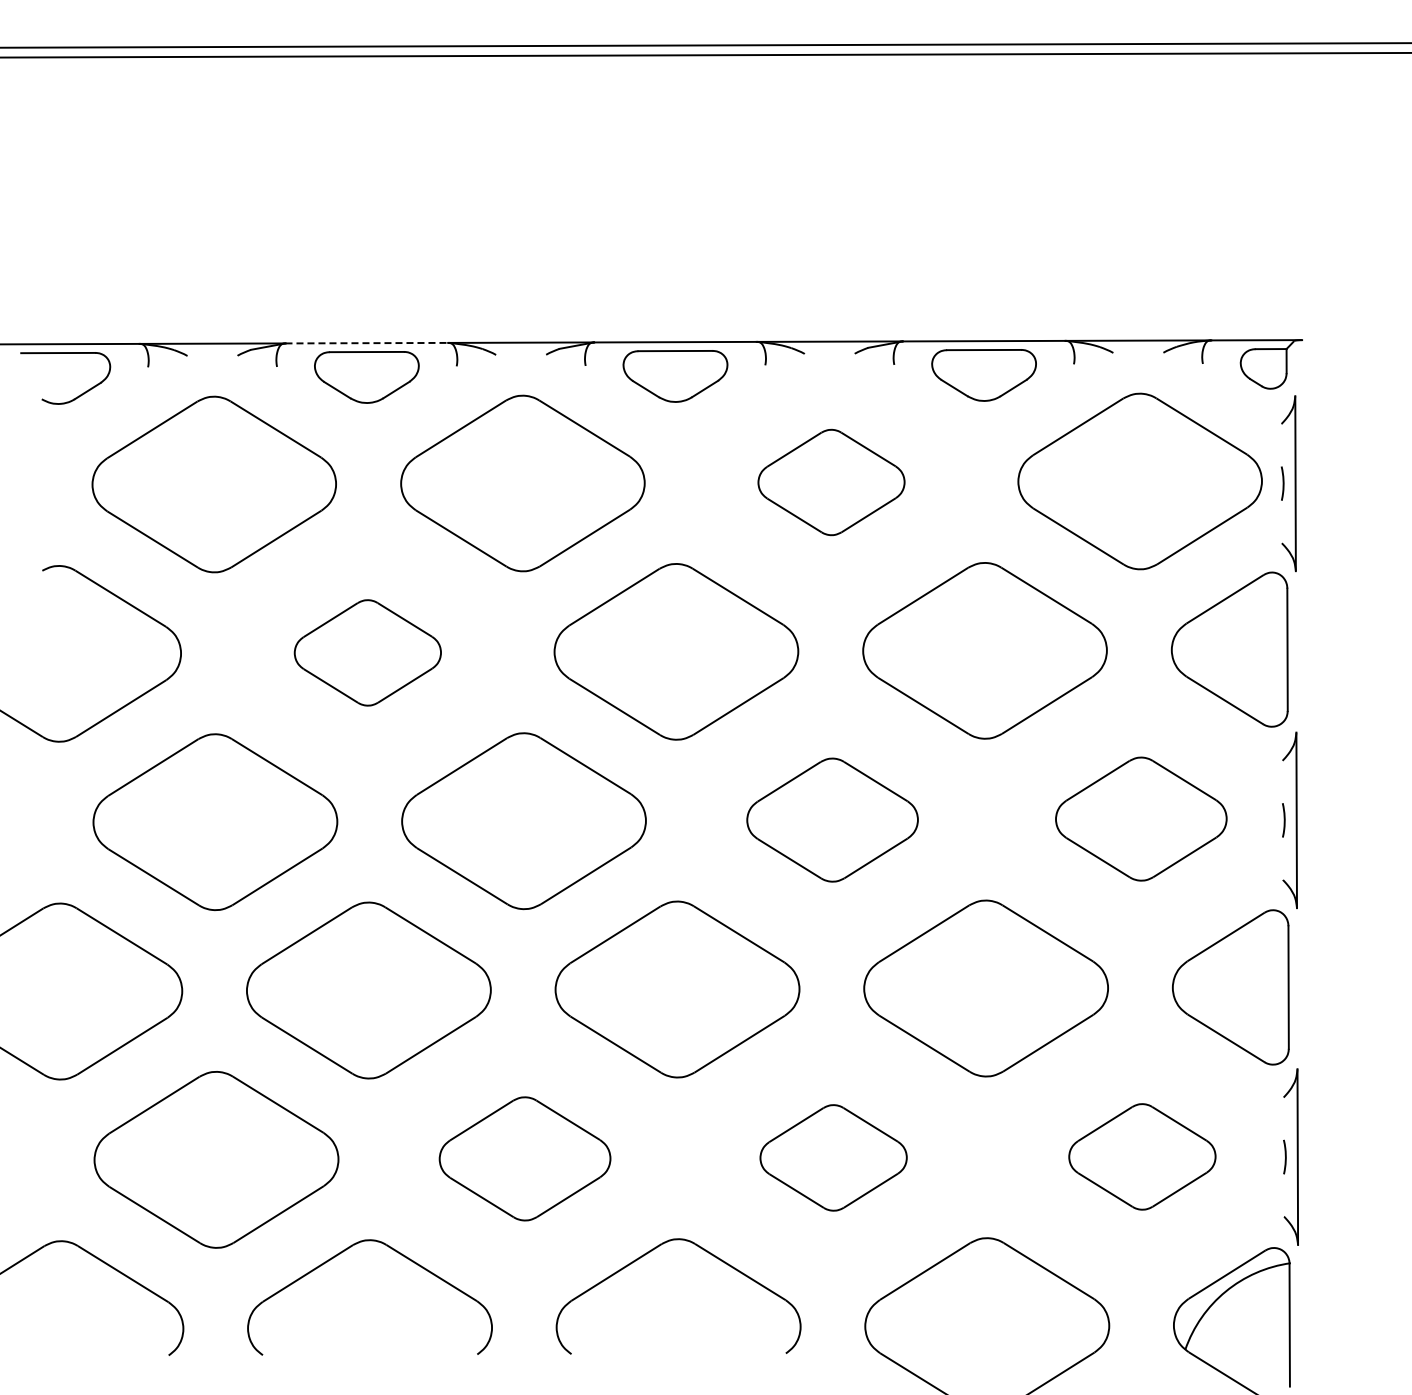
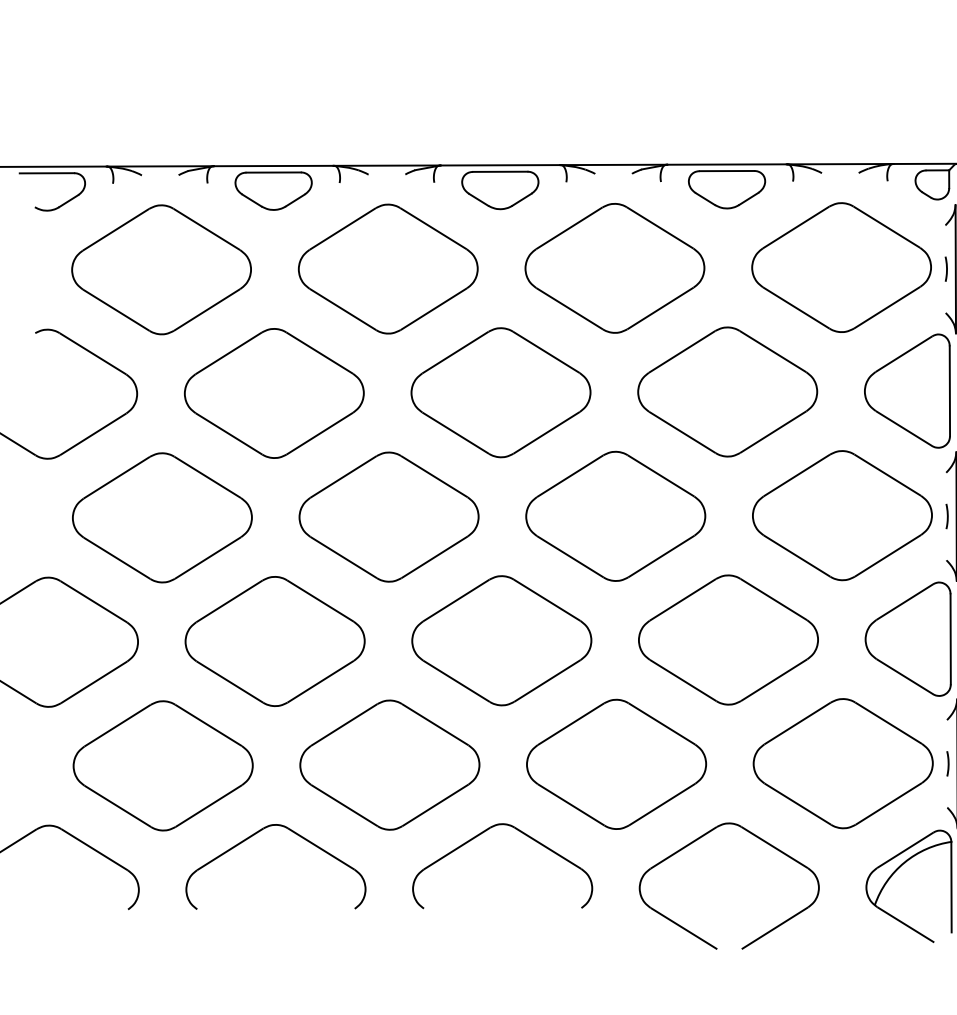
line: (367, 343) -> (274, 166), dashed -> solid
part: (831, 482) -> (614, 268), size x1.67
part: (367, 652) -> (274, 393), size x1.67
part: (1141, 818) -> (842, 515), size x1.43
part: (832, 819) -> (615, 515), size x1.43
part: (1142, 1156) -> (843, 763), size x1.67
part: (833, 1157) -> (616, 764), size x1.67
part: (524, 1158) -> (389, 764), size x1.43

